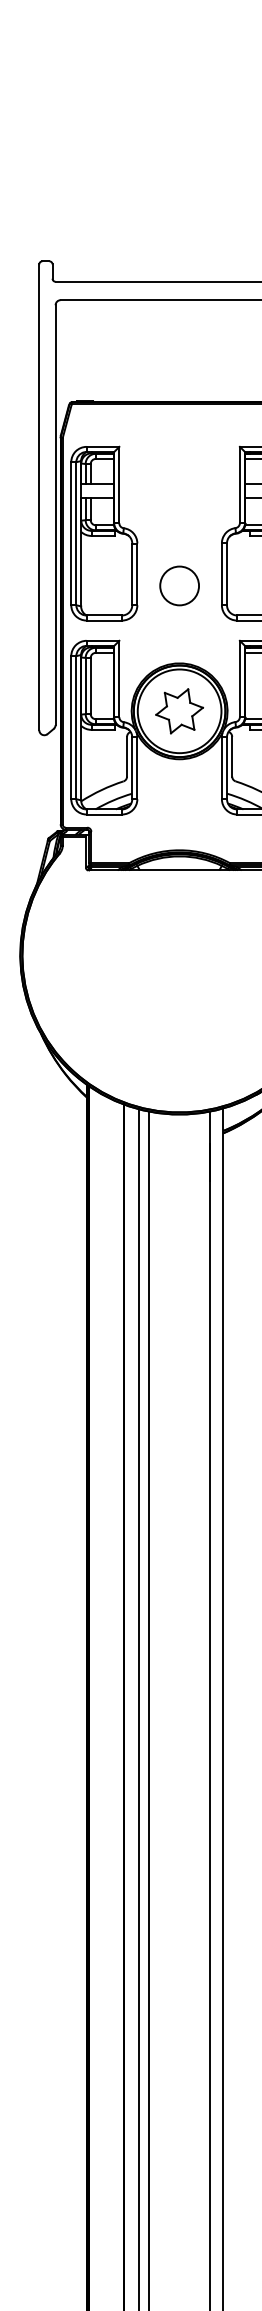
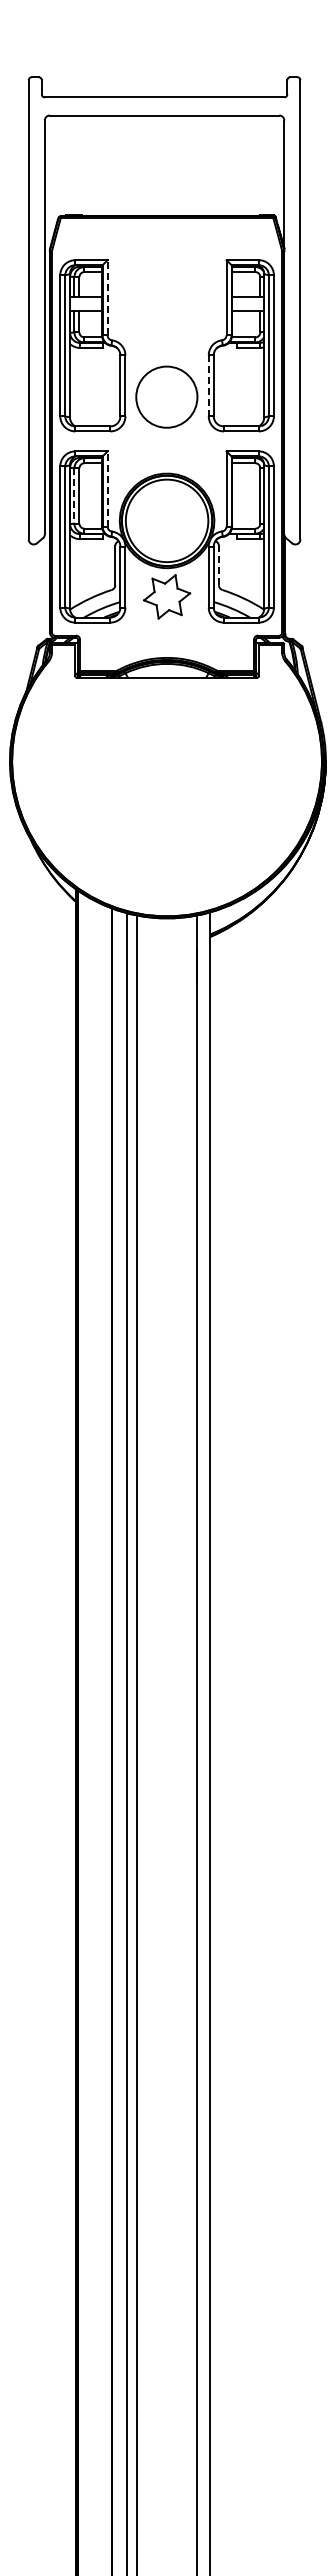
line: (119, 484) -> (107, 297), solid -> dashed
line: (221, 574) -> (208, 385), solid -> dashed
circle: (180, 586) -> (167, 397), size x1.6
line: (119, 679) -> (107, 489), solid -> dashed
line: (85, 685) -> (74, 495), solid -> dashed
part: (180, 710) -> (167, 596), moved
line: (231, 756) -> (218, 565), solid -> dashed

